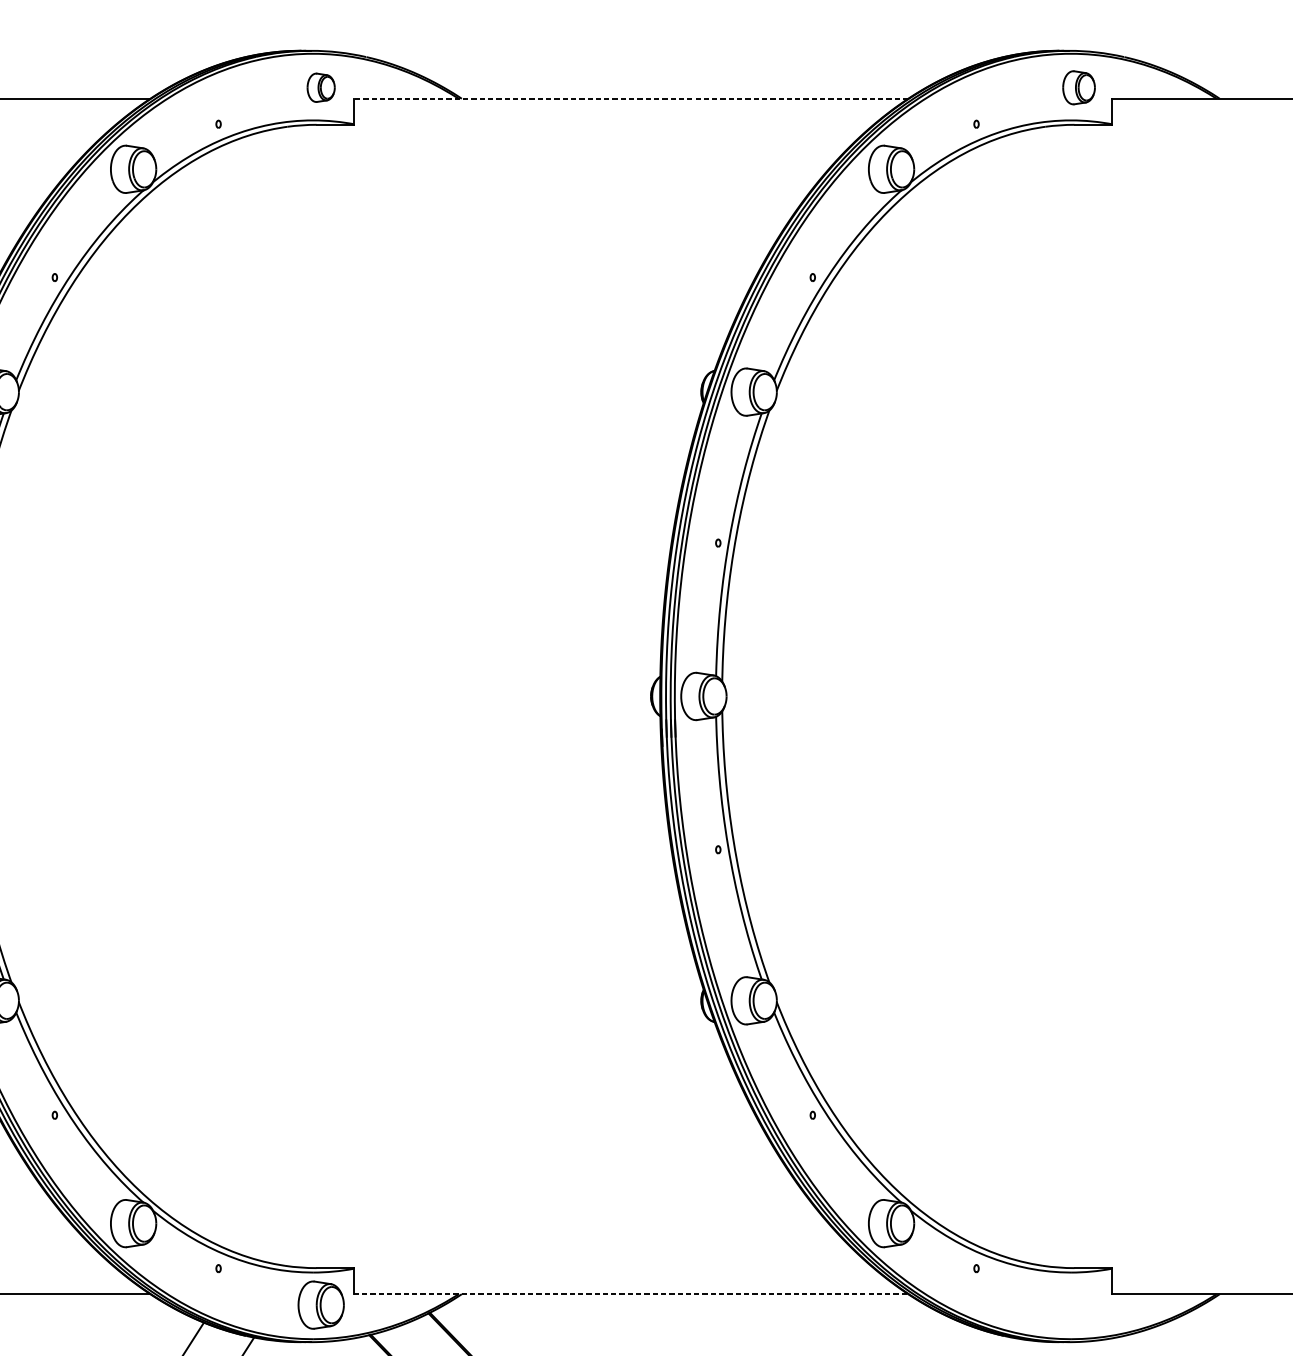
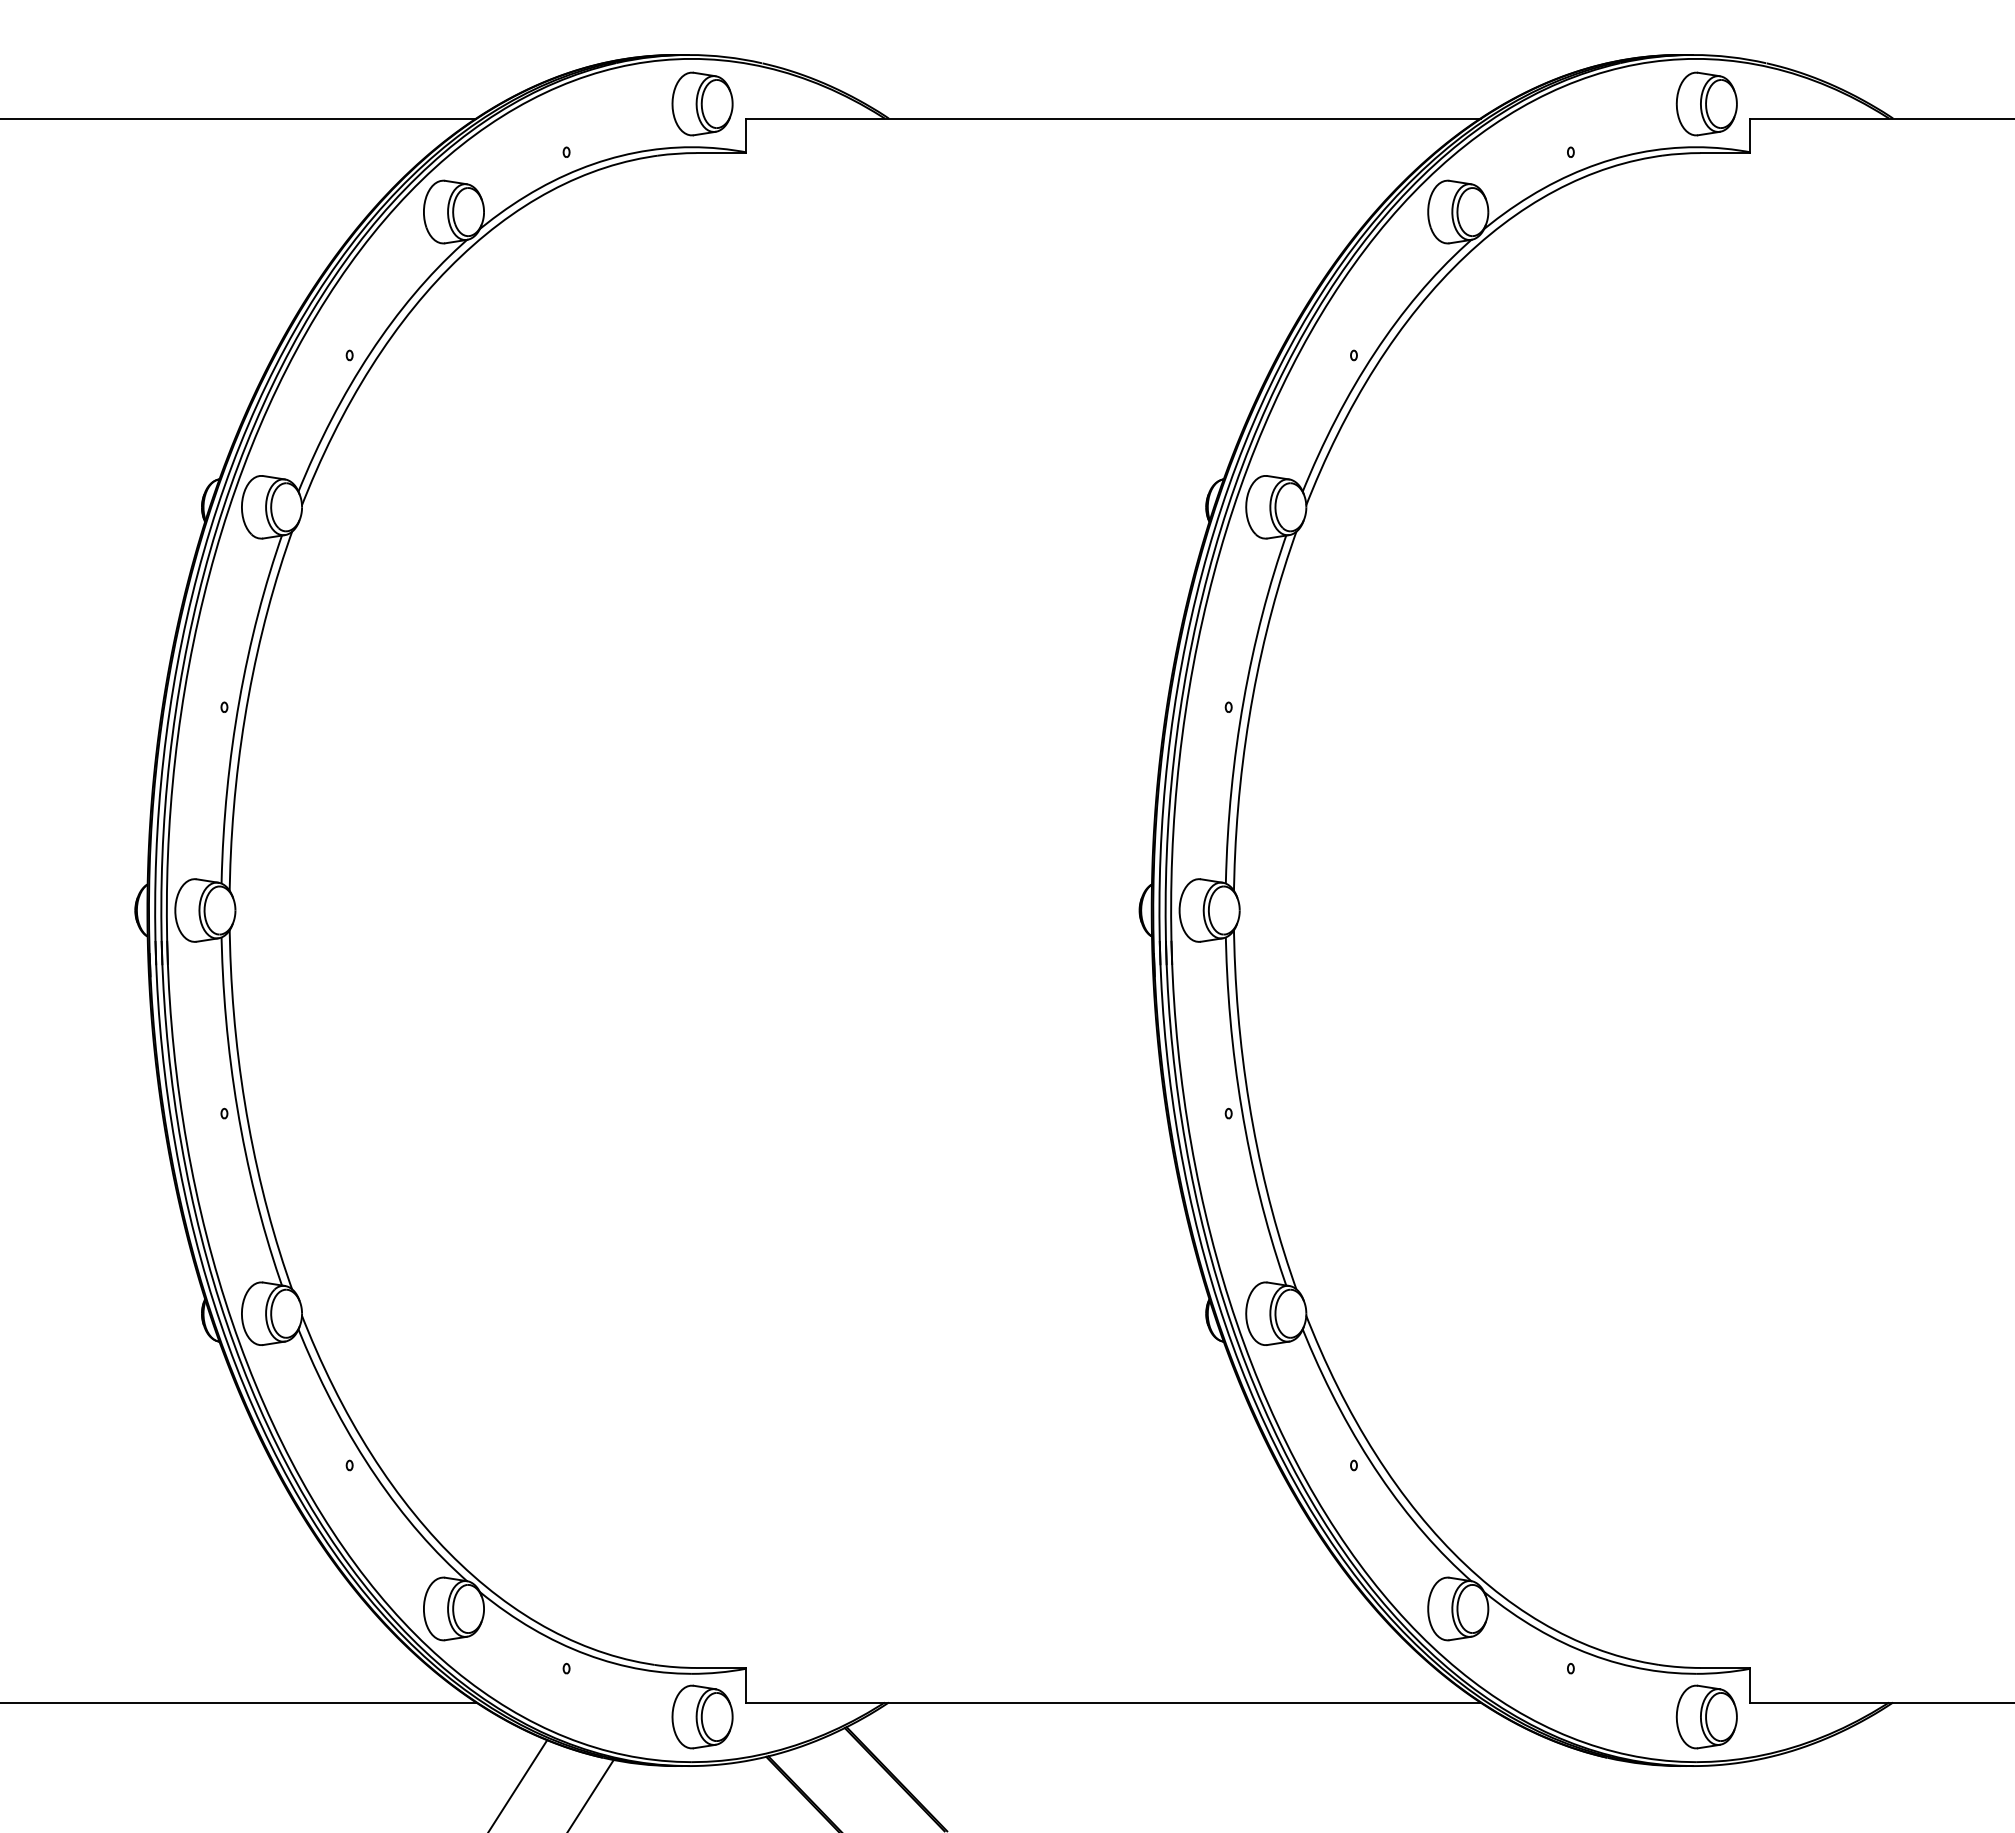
part: (321, 87) -> (702, 103), size x1.67
part: (1078, 87) -> (1706, 103), size x1.43
line: (630, 98) -> (1112, 118), dashed -> solid
line: (631, 1294) -> (1113, 1702), dashed -> solid
part: (1078, 1304) -> (1706, 1716), added

